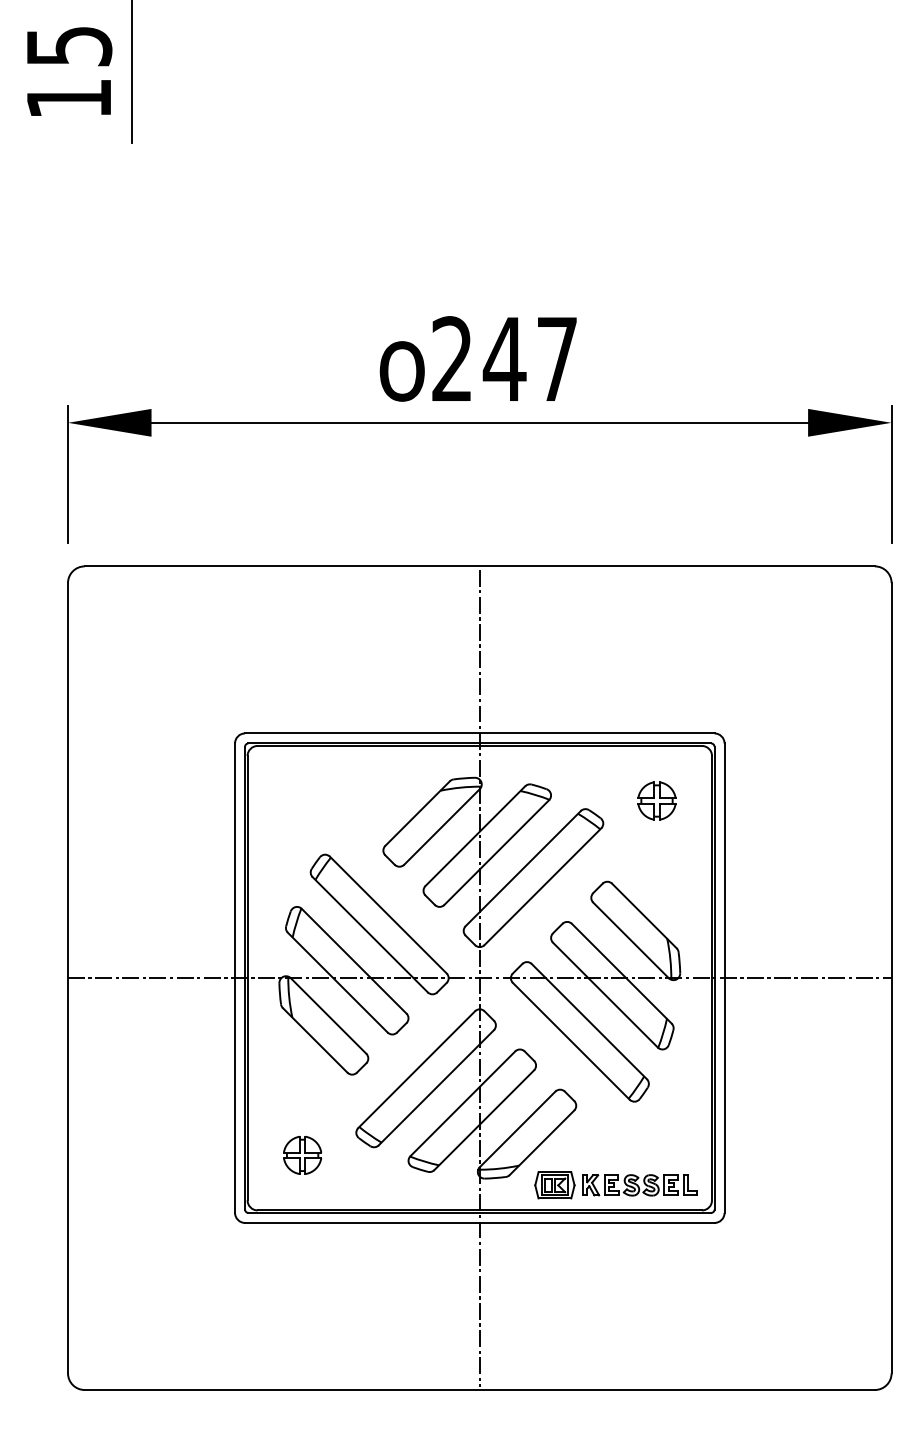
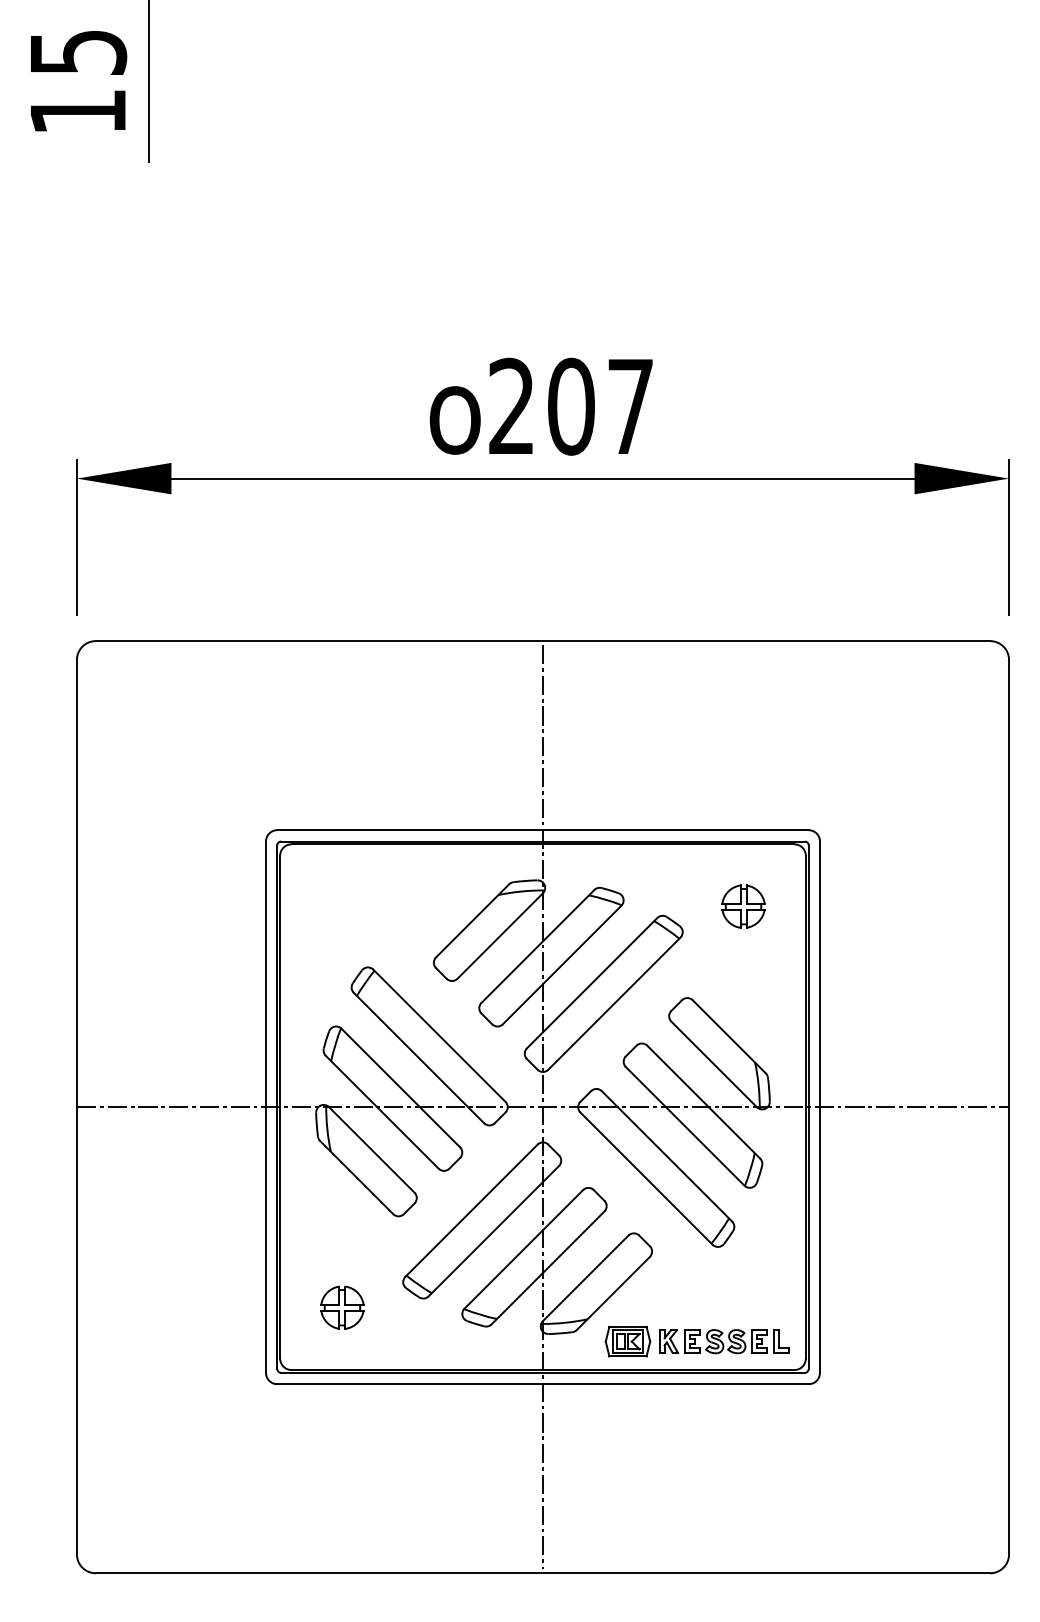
text: (504, 359) -> (570, 406), 247 -> 207

